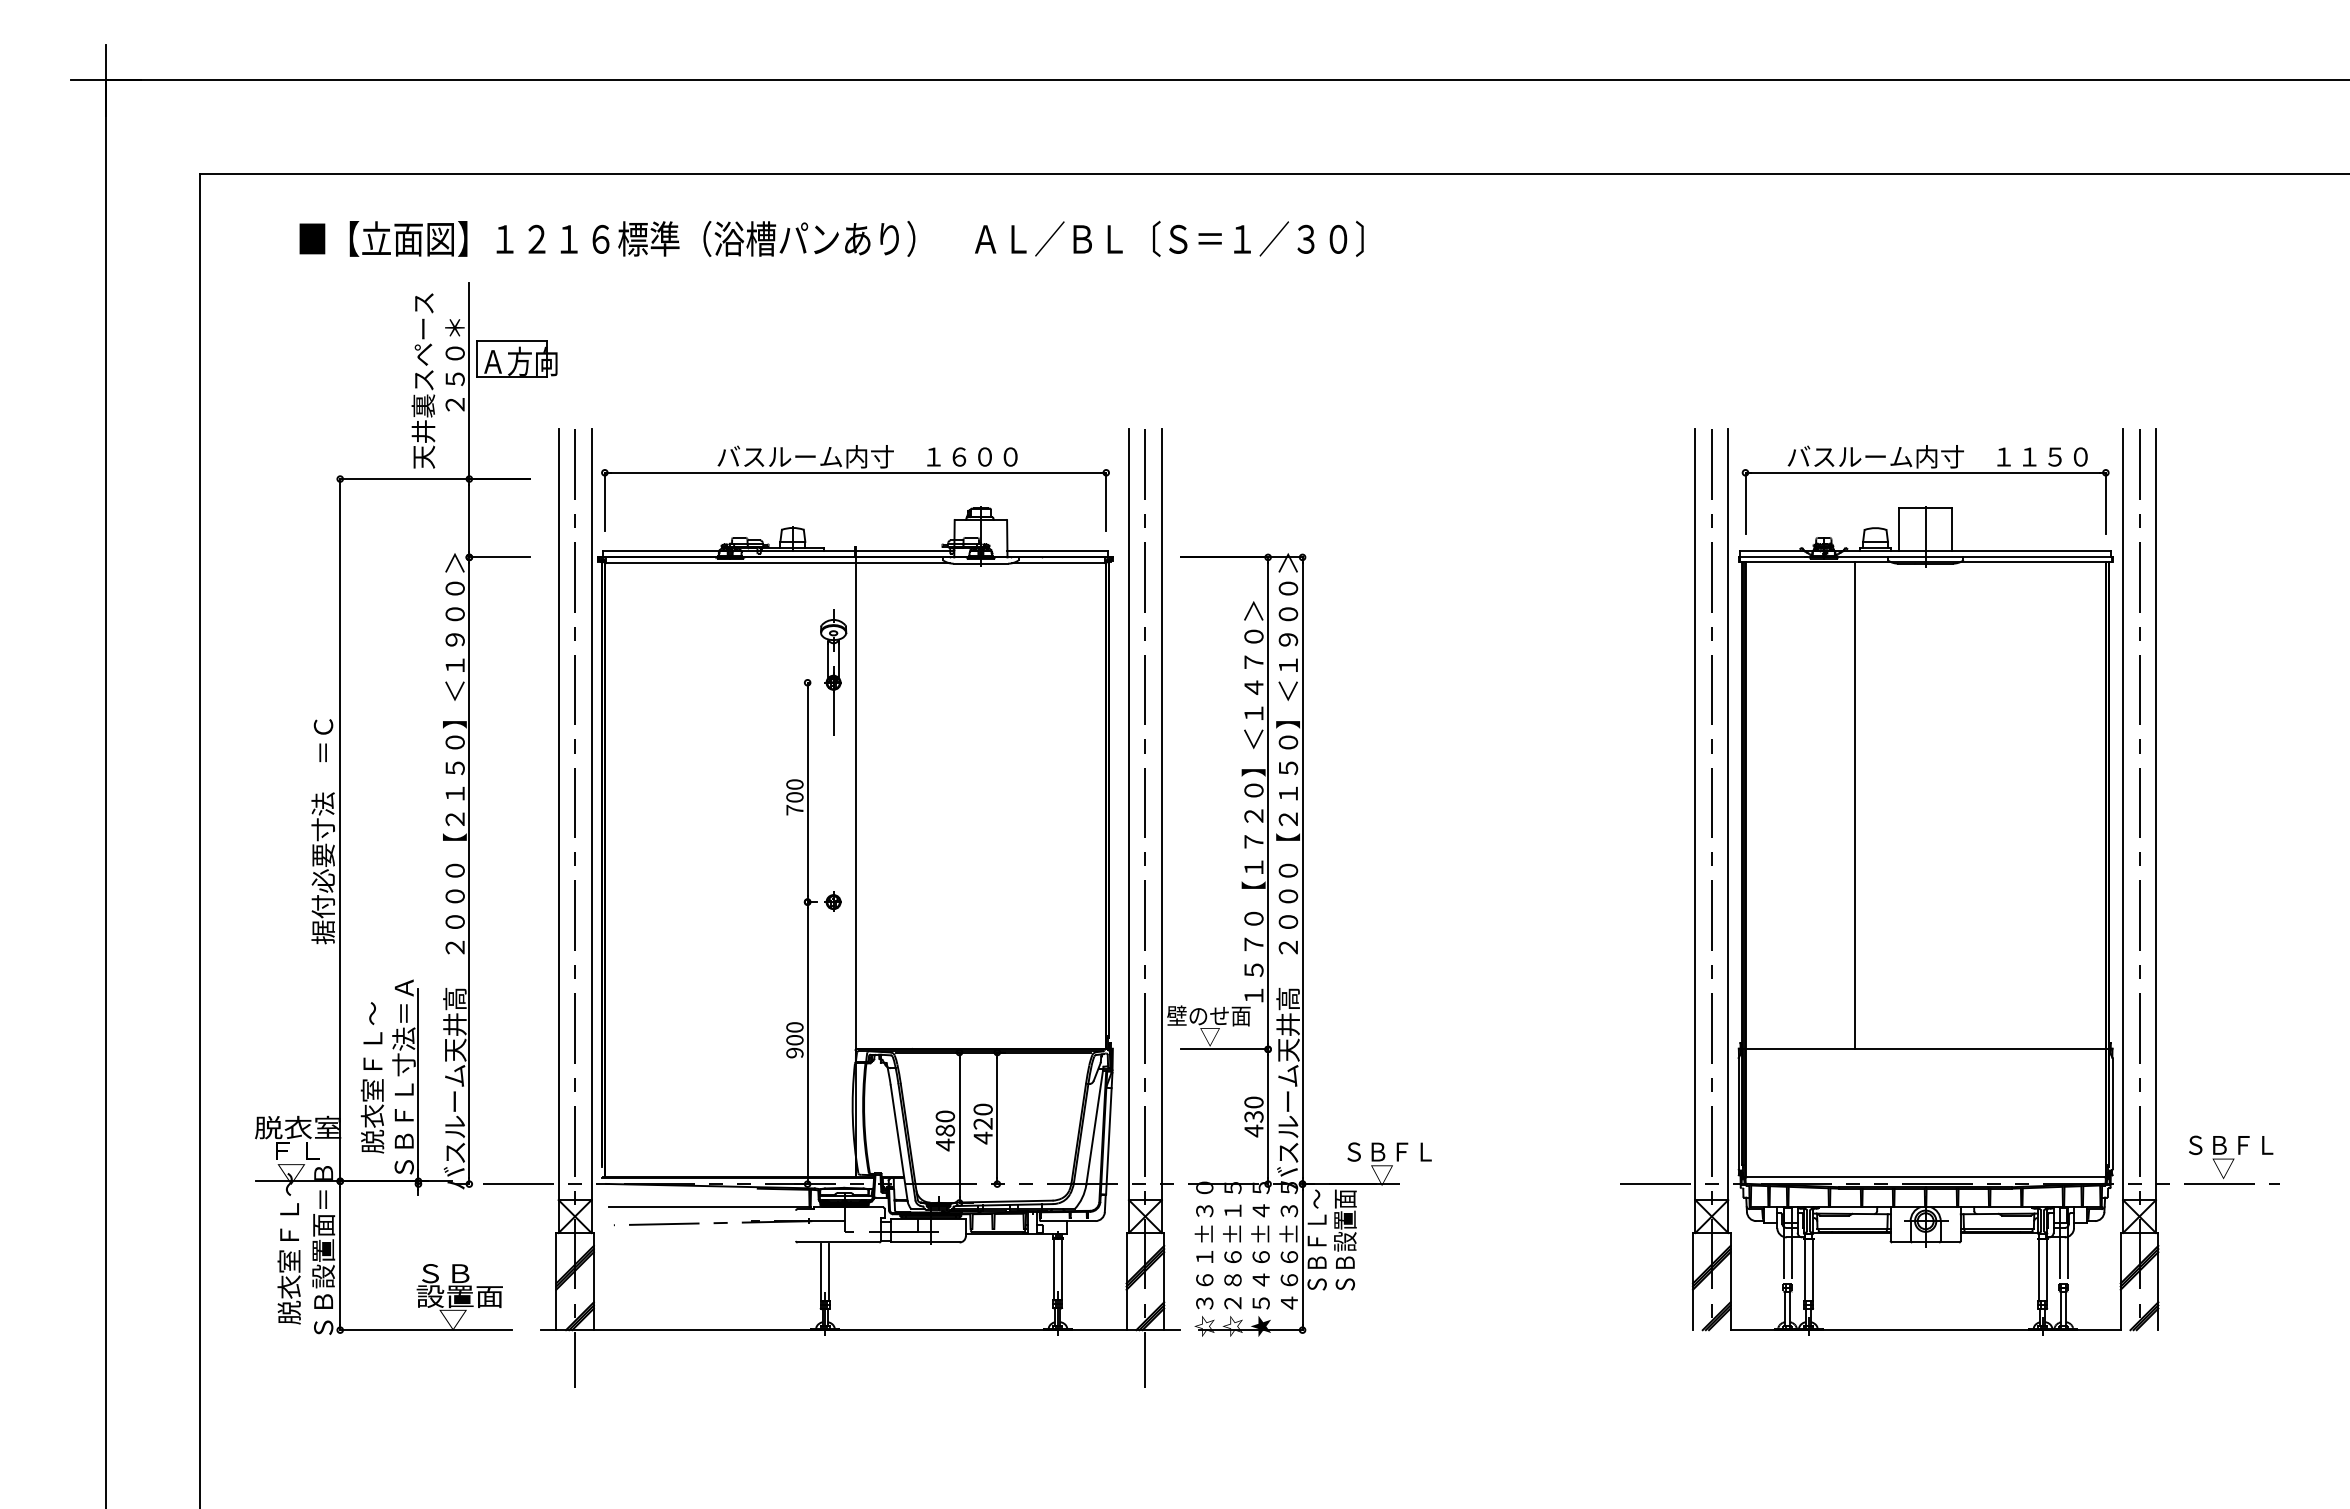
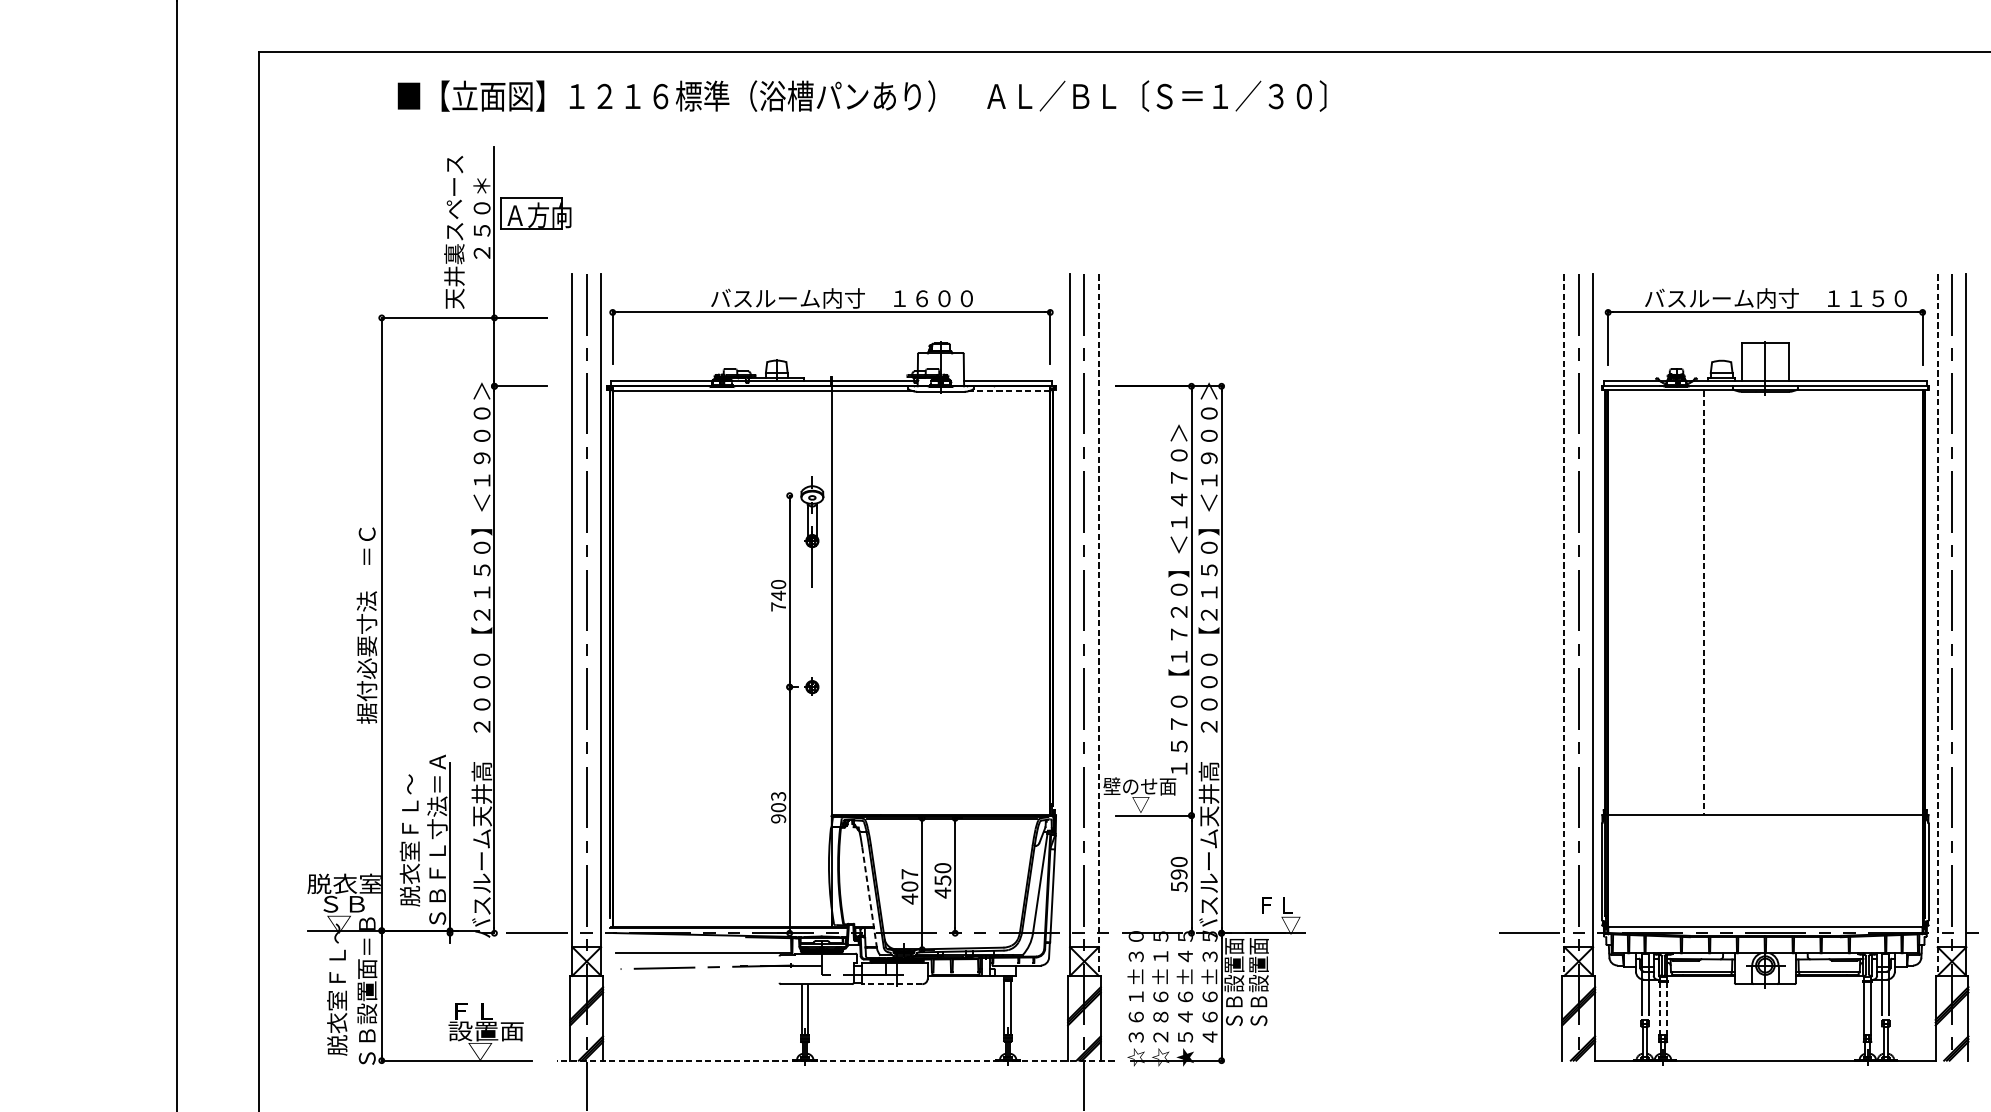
text: (831, 238) -> (862, 95), moved
line: (1058, 563) -> (1008, 391), solid -> dashed
part: (833, 672) -> (812, 532), moved
text: (794, 797) -> (778, 595), 700 -> 740
line: (1855, 805) -> (1704, 602), solid -> dashed
line: (1161, 831) -> (1098, 625), solid -> dashed
line: (1695, 831) -> (1564, 625), solid -> dashed
line: (2123, 831) -> (1938, 625), solid -> dashed
text: (794, 1027) -> (778, 796), 900 -> 903
text: (945, 1123) -> (910, 880), 480 -> 407
text: (982, 1123) -> (942, 880), 420 -> 450
text: (1253, 1124) -> (1178, 881), 430 -> 590
line: (899, 1143) -> (869, 897), solid -> dashed
text: (296, 1150) -> (343, 903), ＦＬ -> ＳＢ
text: (1389, 1151) -> (1297, 904), ＳＢＦＬ -> ＦＬ
text: (1316, 1220) -> (1233, 964), ＳＢＦＬ～ -> ＳＢ設置面
line: (924, 1242) -> (891, 984), solid -> dashed
line: (1804, 1270) -> (1659, 1008), solid -> dashed
line: (1812, 1270) -> (1666, 1008), solid -> dashed
text: (445, 1273) -> (473, 1011), ＳＢ -> ＦＬ
line: (860, 1330) -> (835, 1060), solid -> dashed

